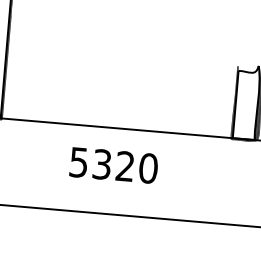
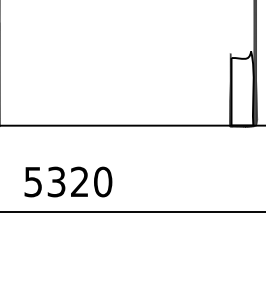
text: (114, 165) -> (68, 181), moved

